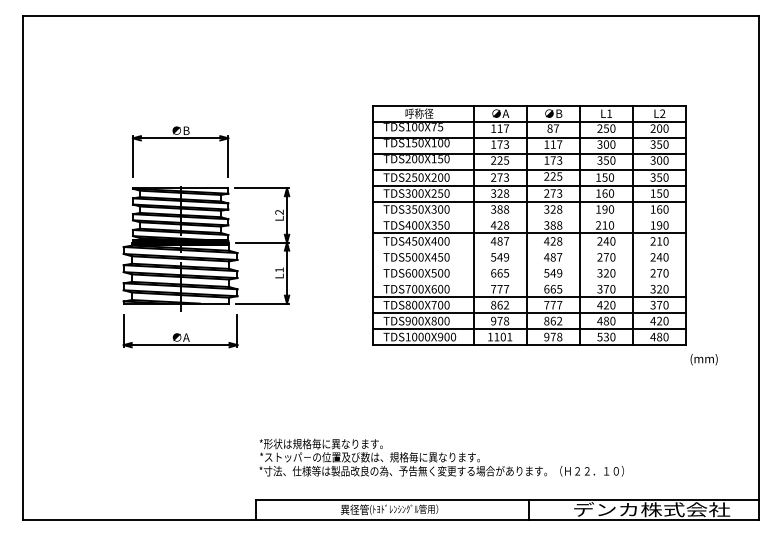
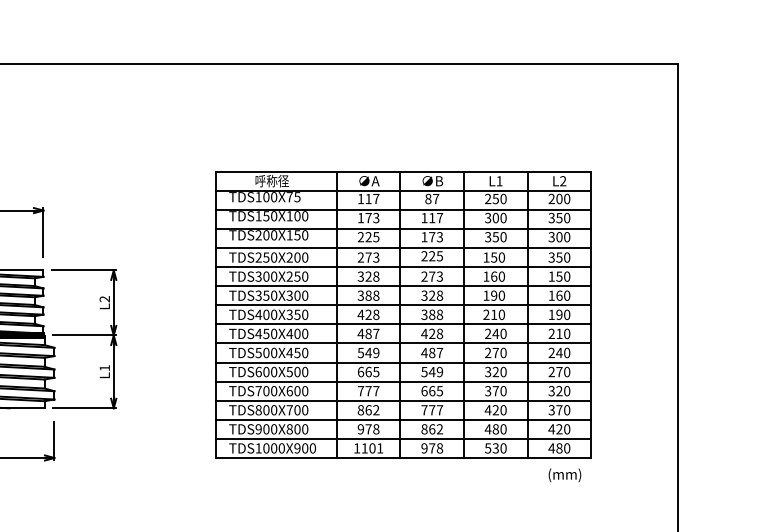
line: (529, 217) -> (403, 305), added
line: (529, 249) -> (403, 343), added
line: (529, 265) -> (403, 362), added
line: (529, 281) -> (403, 381), added
text: (703, 359) -> (564, 475), moved

